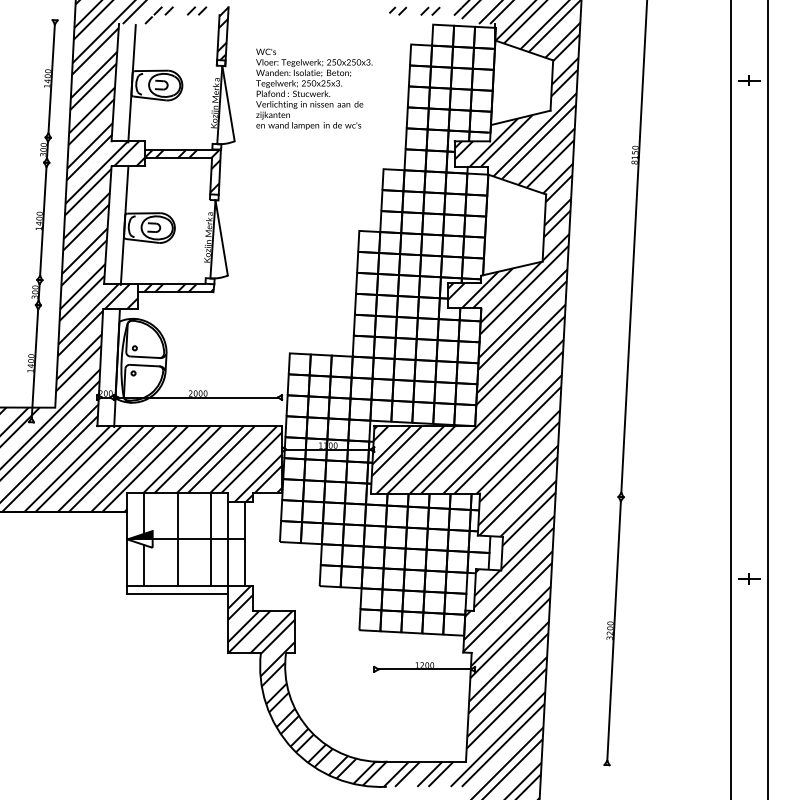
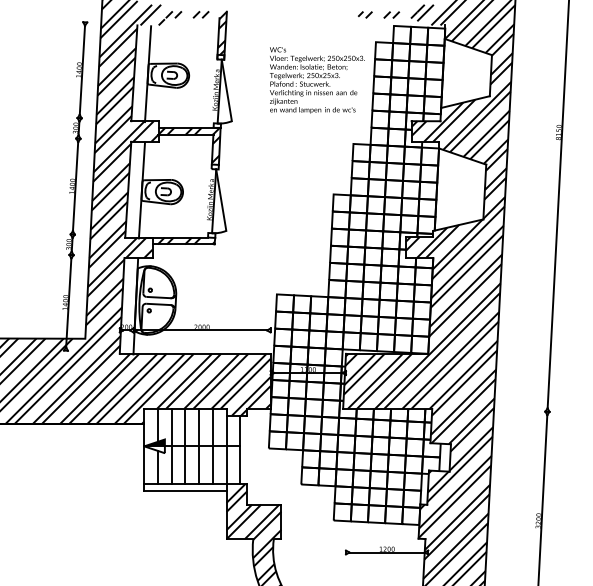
text: (314, 88) -> (317, 79), moved
line: (161, 539) -> (172, 446), added
line: (194, 539) -> (199, 446), added

